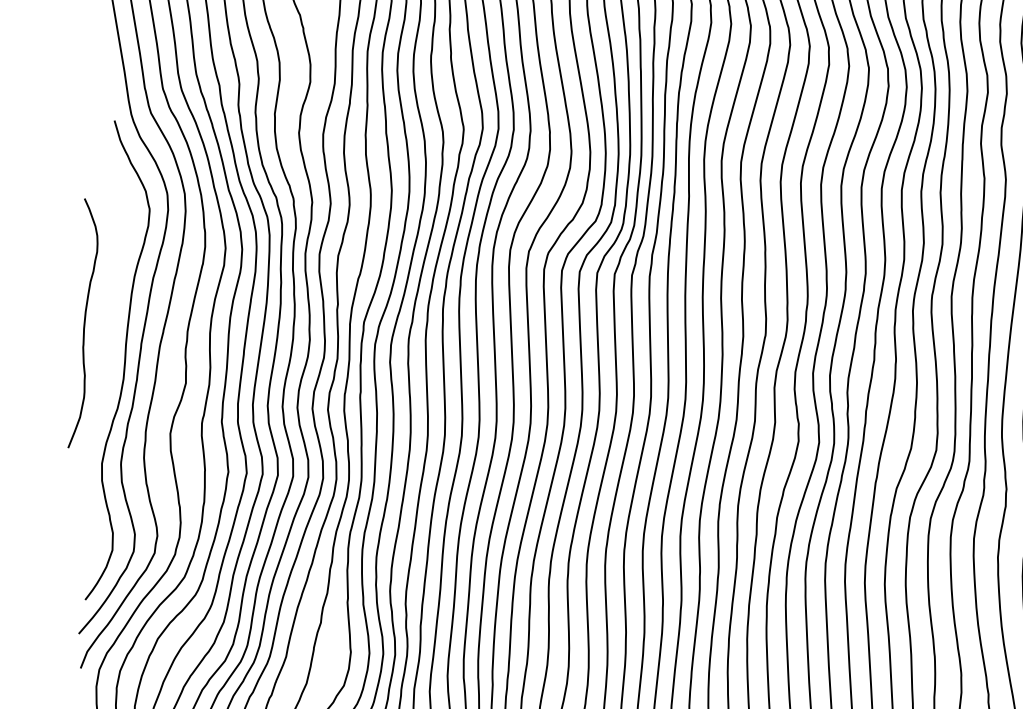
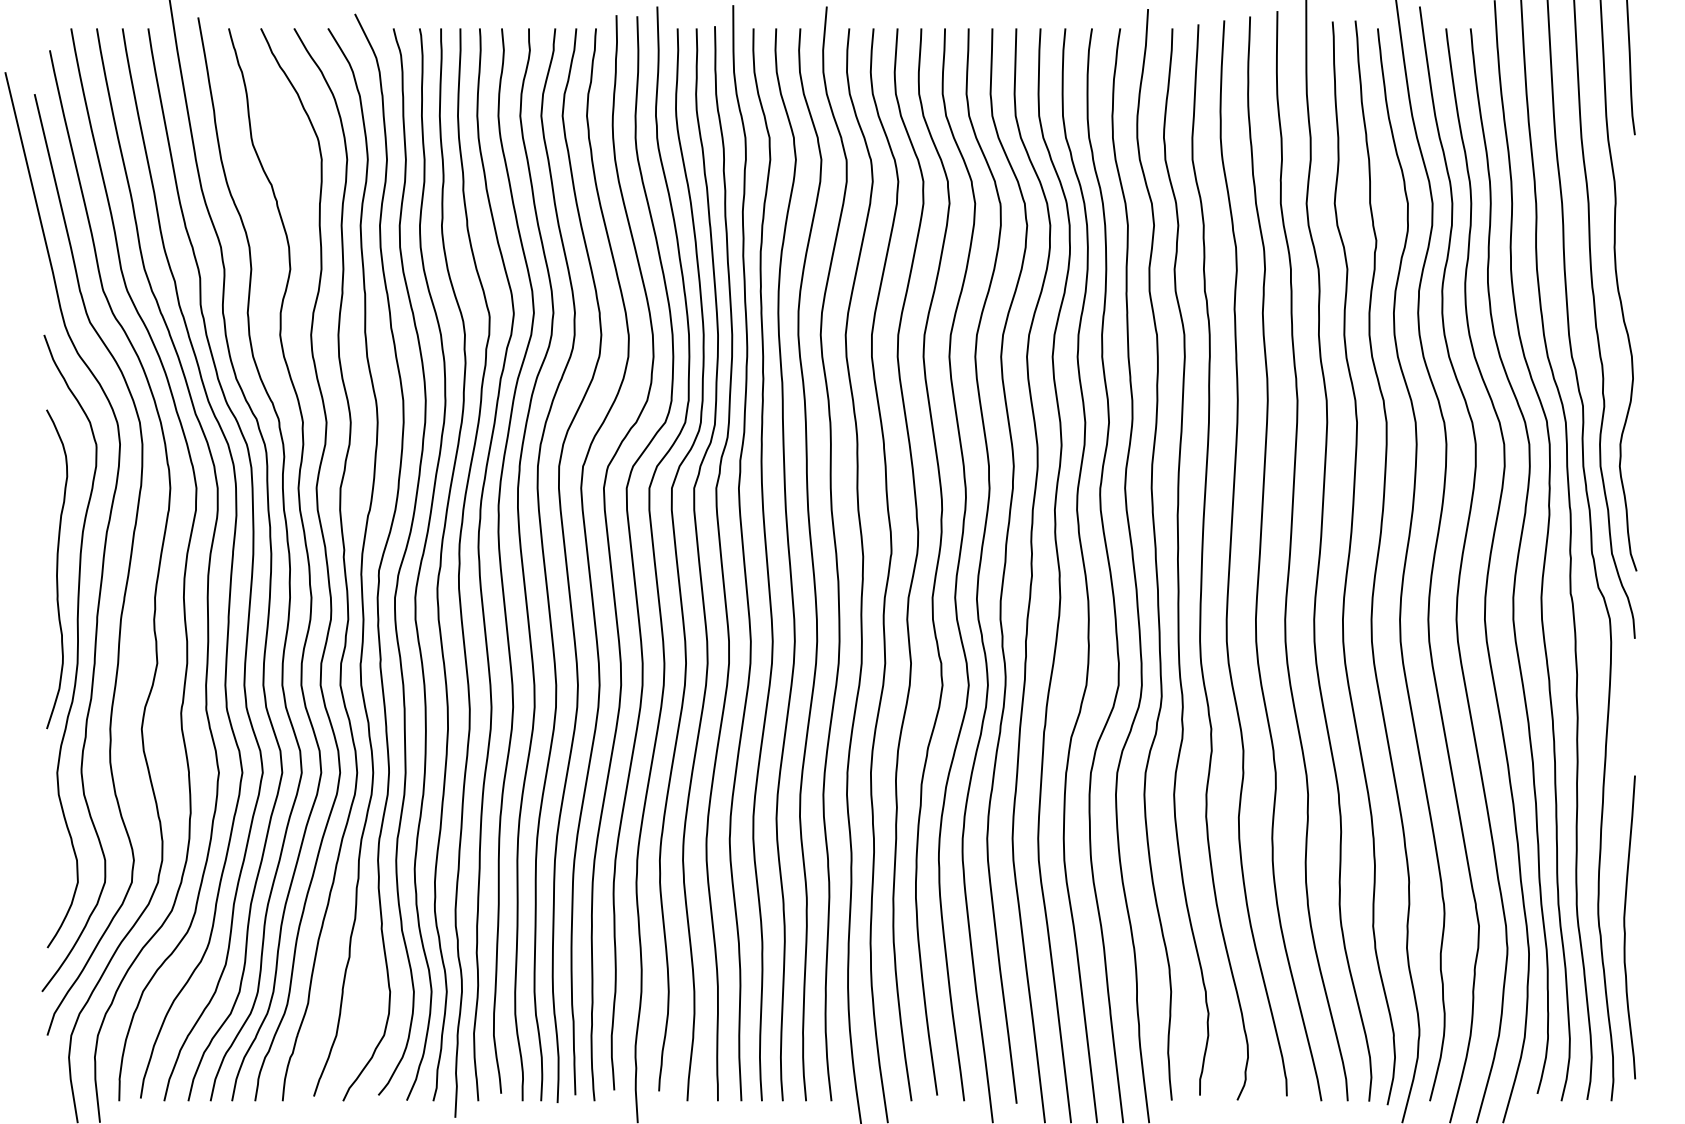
curve: (84, 323) -> (57, 569), moved

